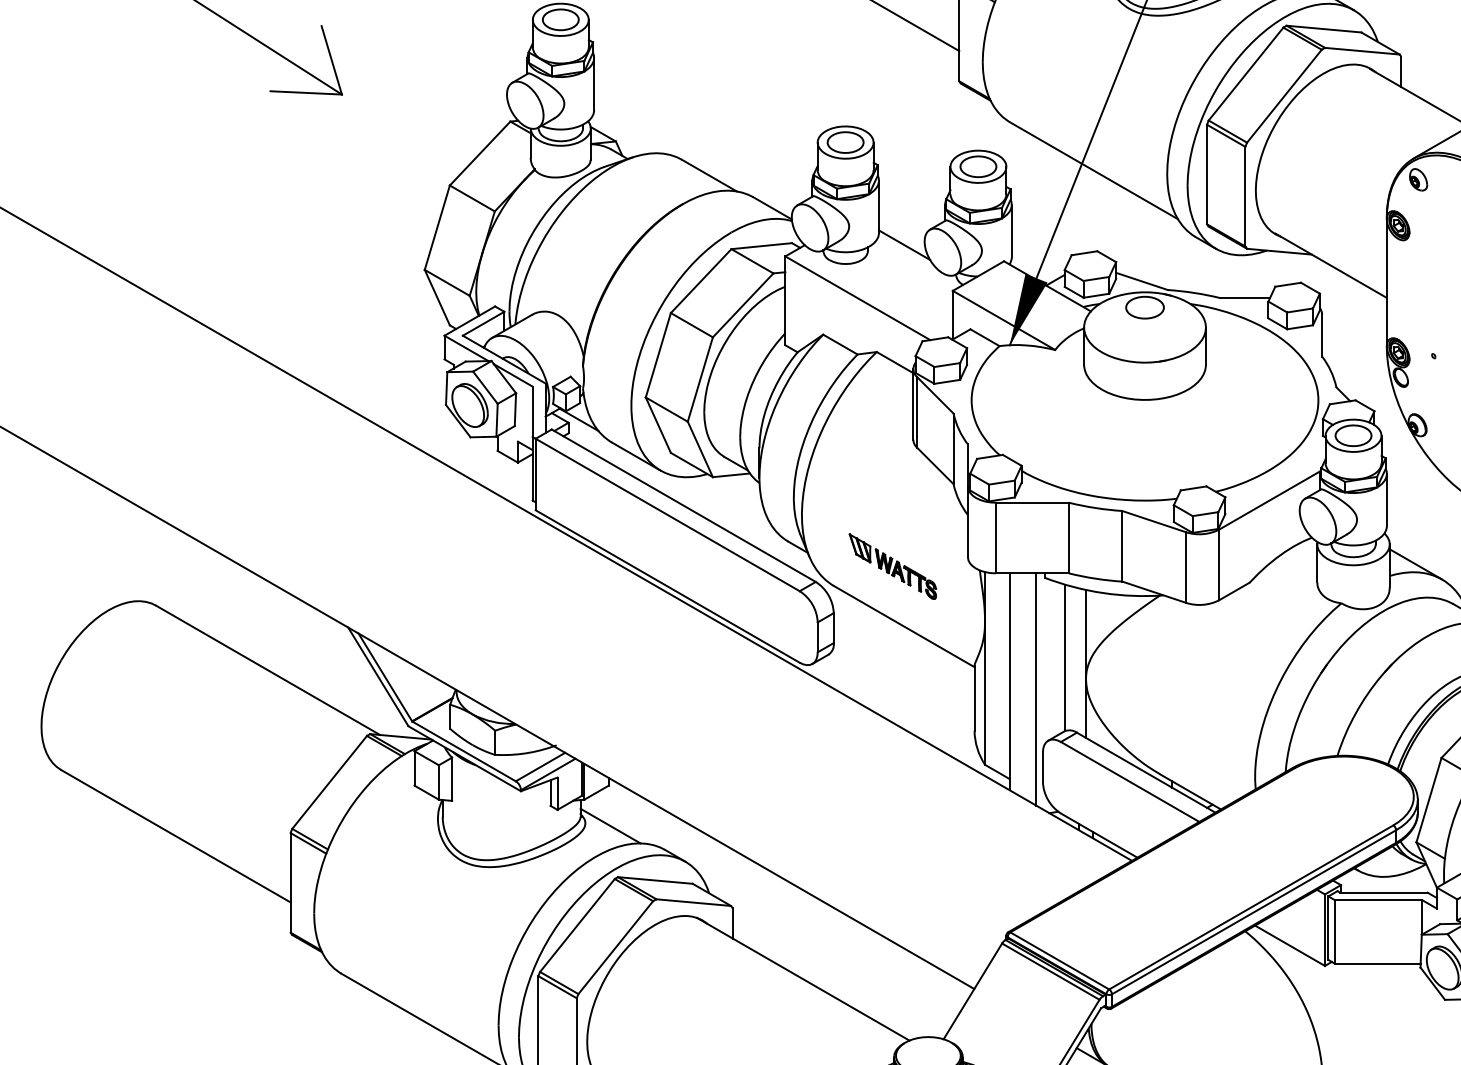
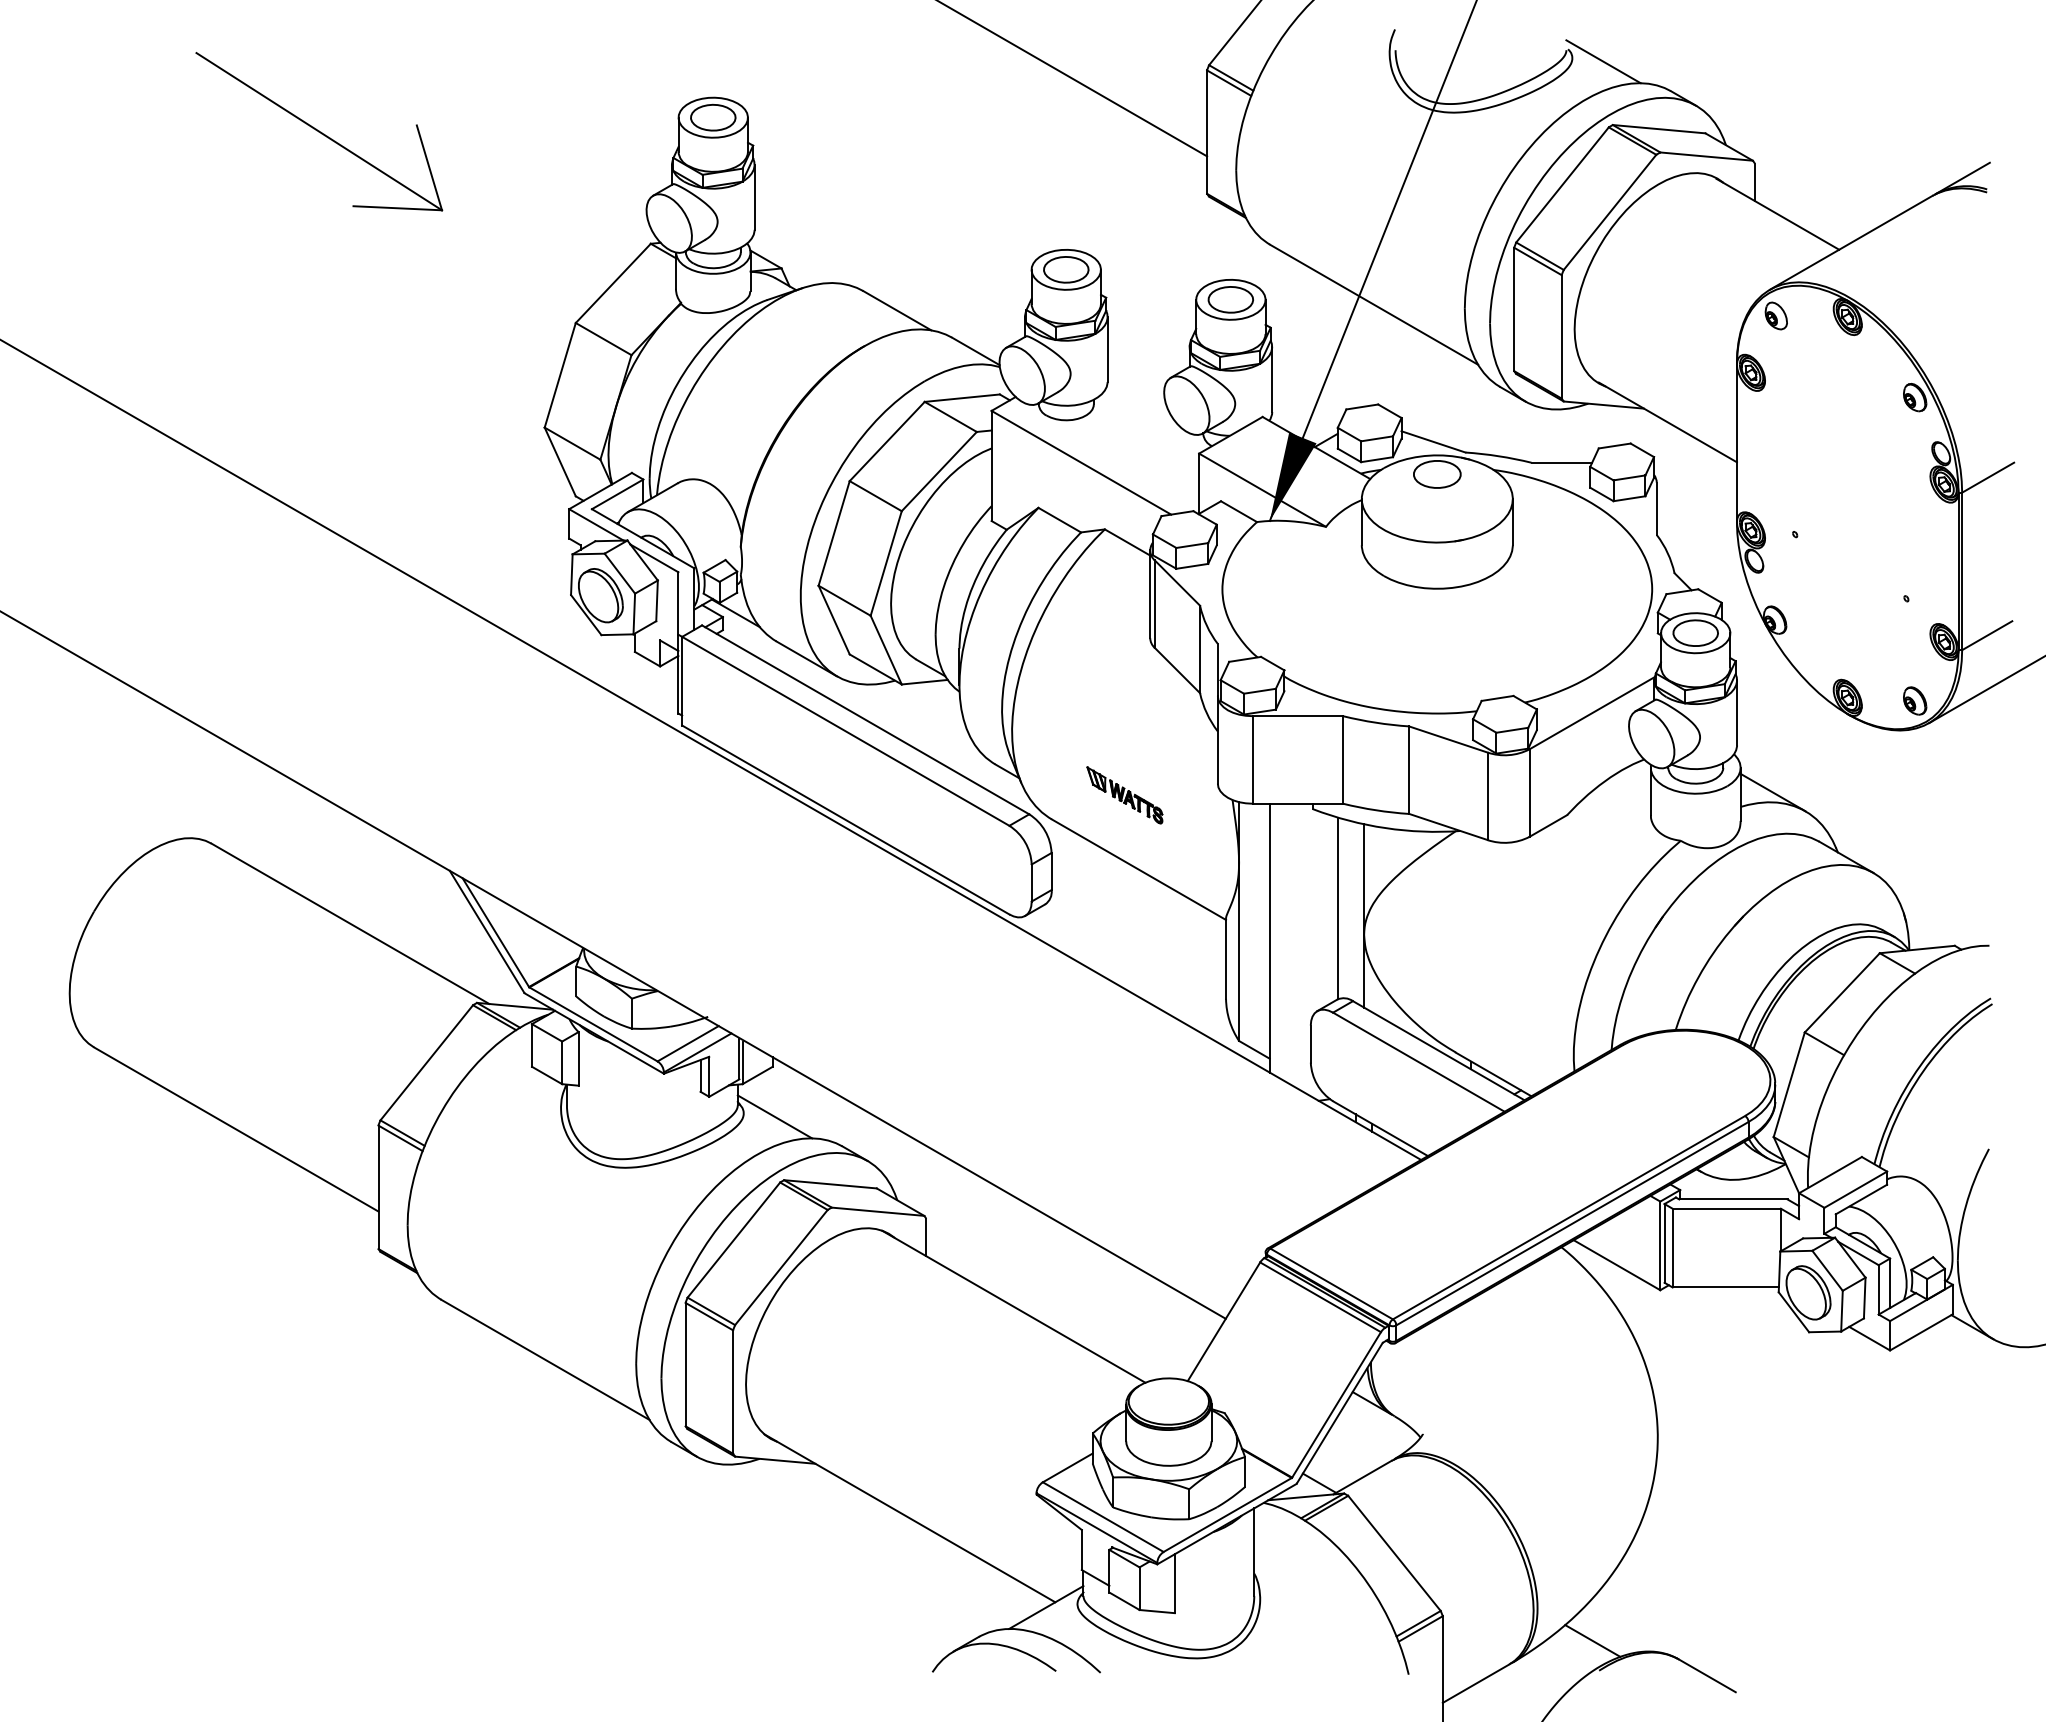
line: (903, 244) -> (1138, 396), removed
part: (892, 566) -> (1124, 795), size x0.7
line: (1036, 689) -> (1302, 947), removed

